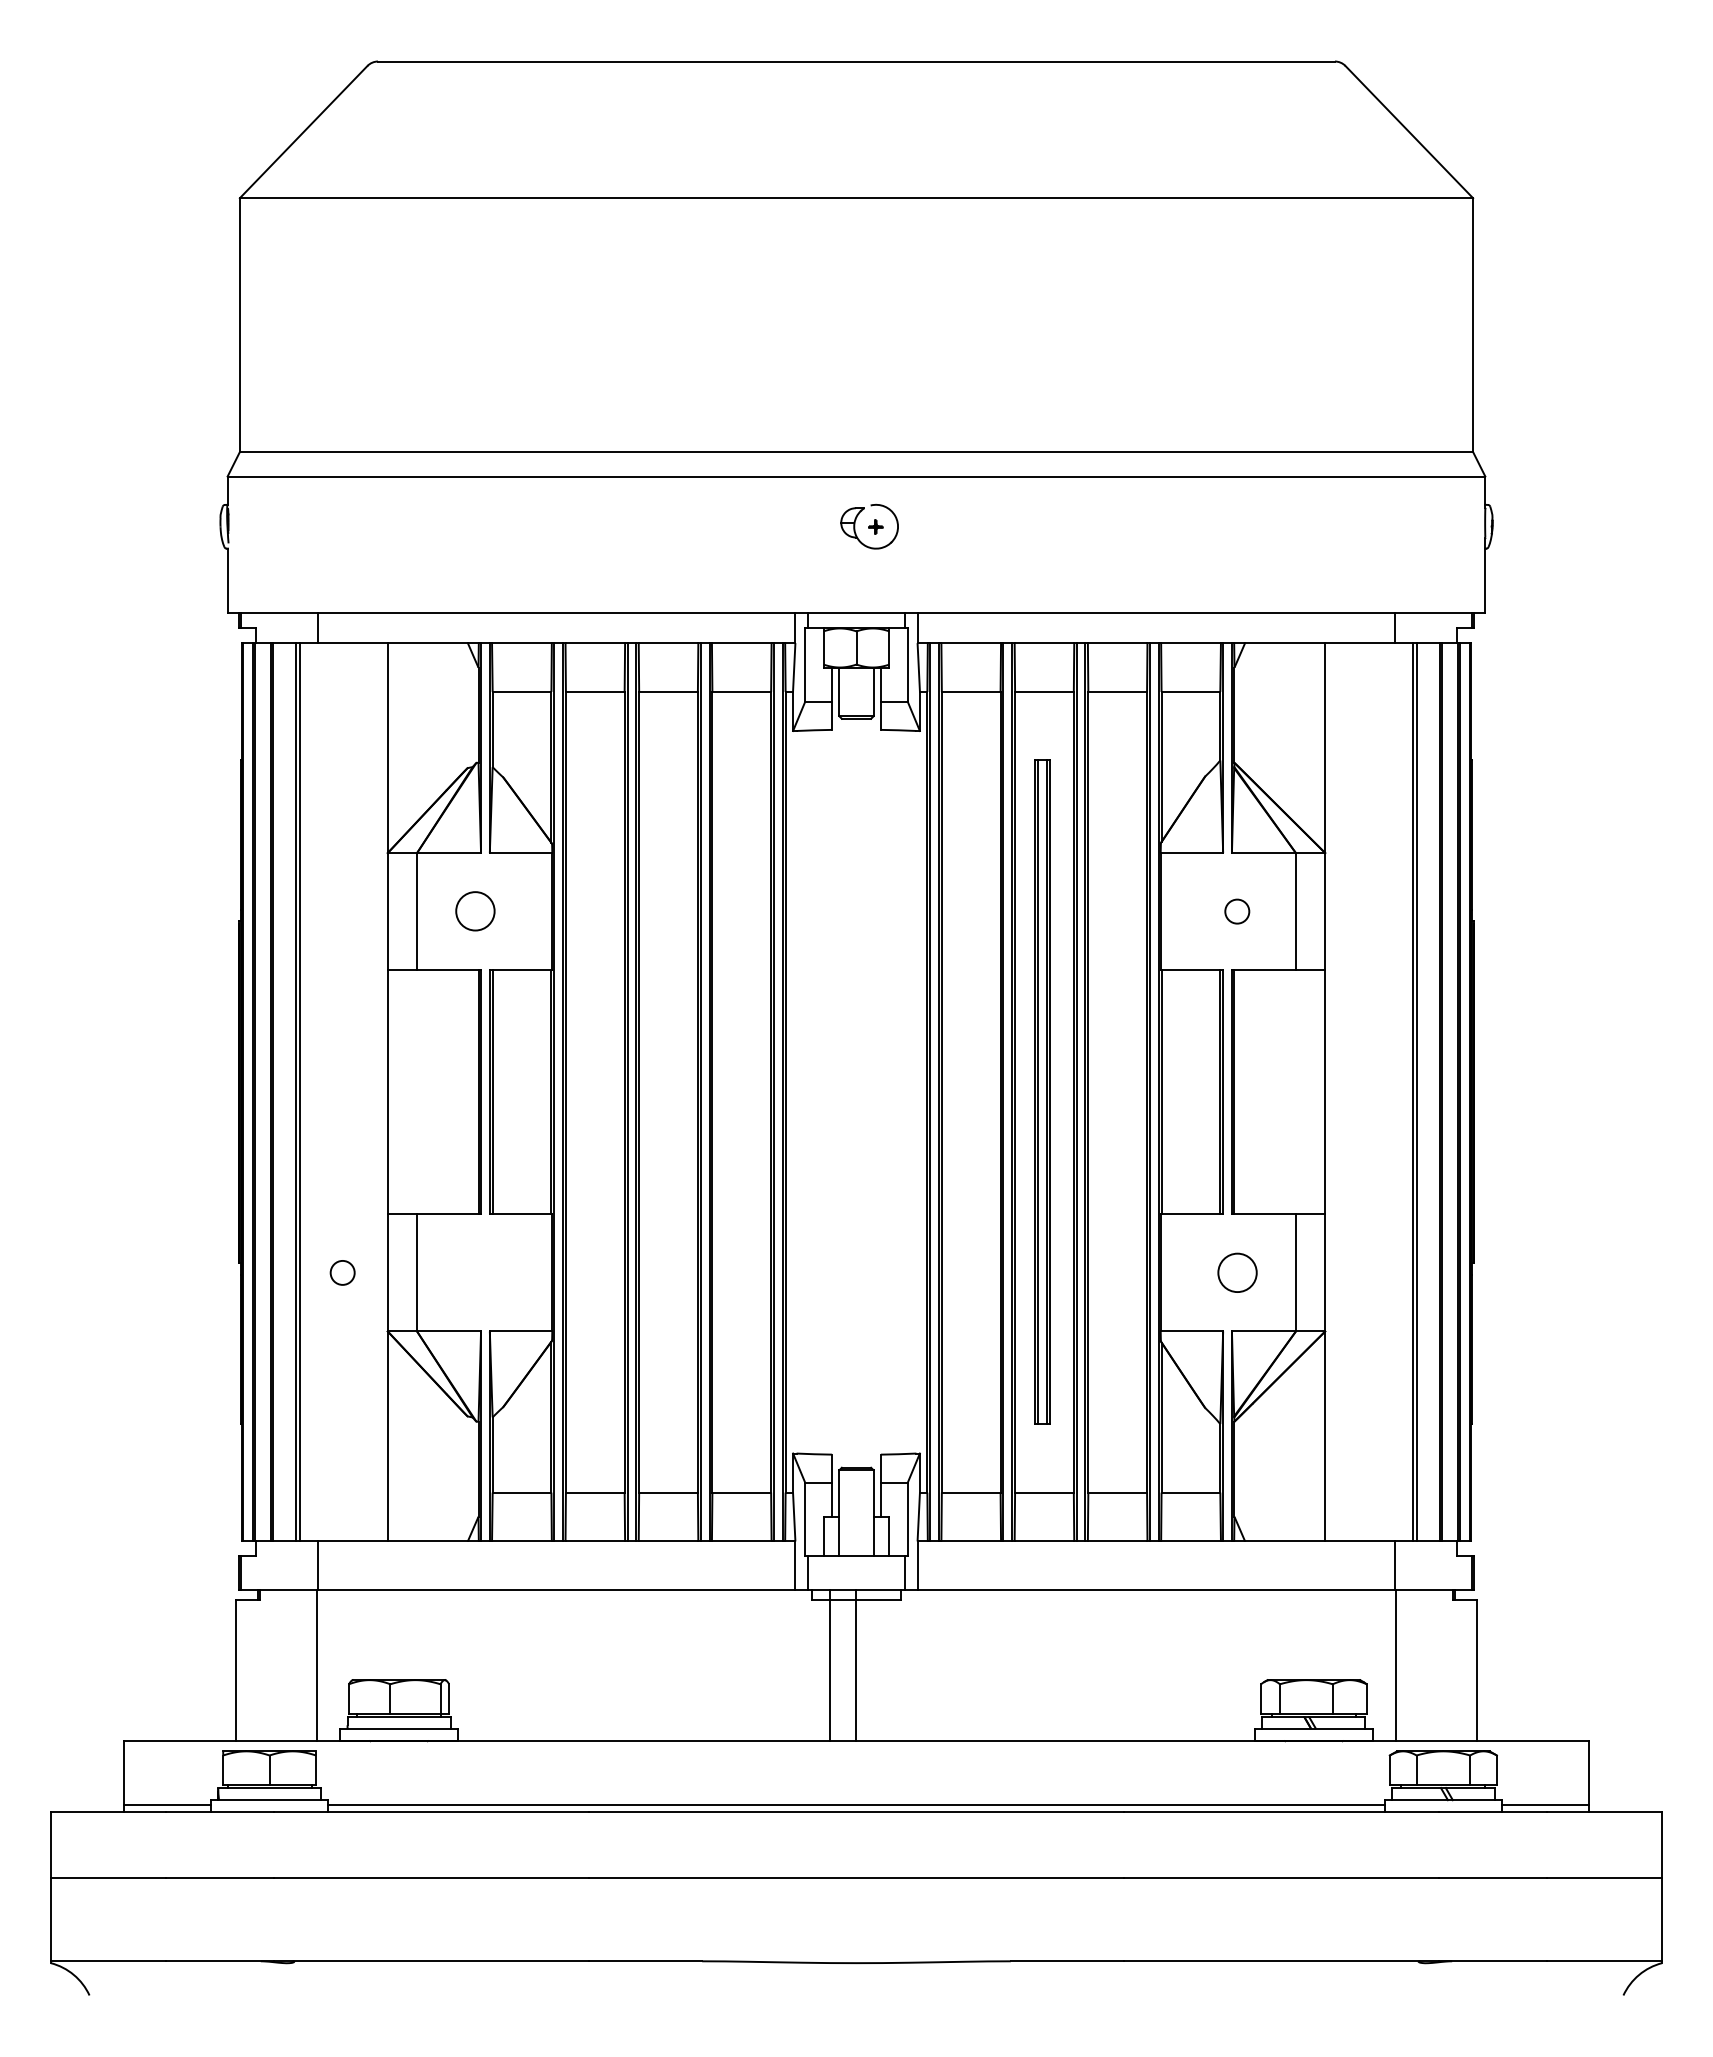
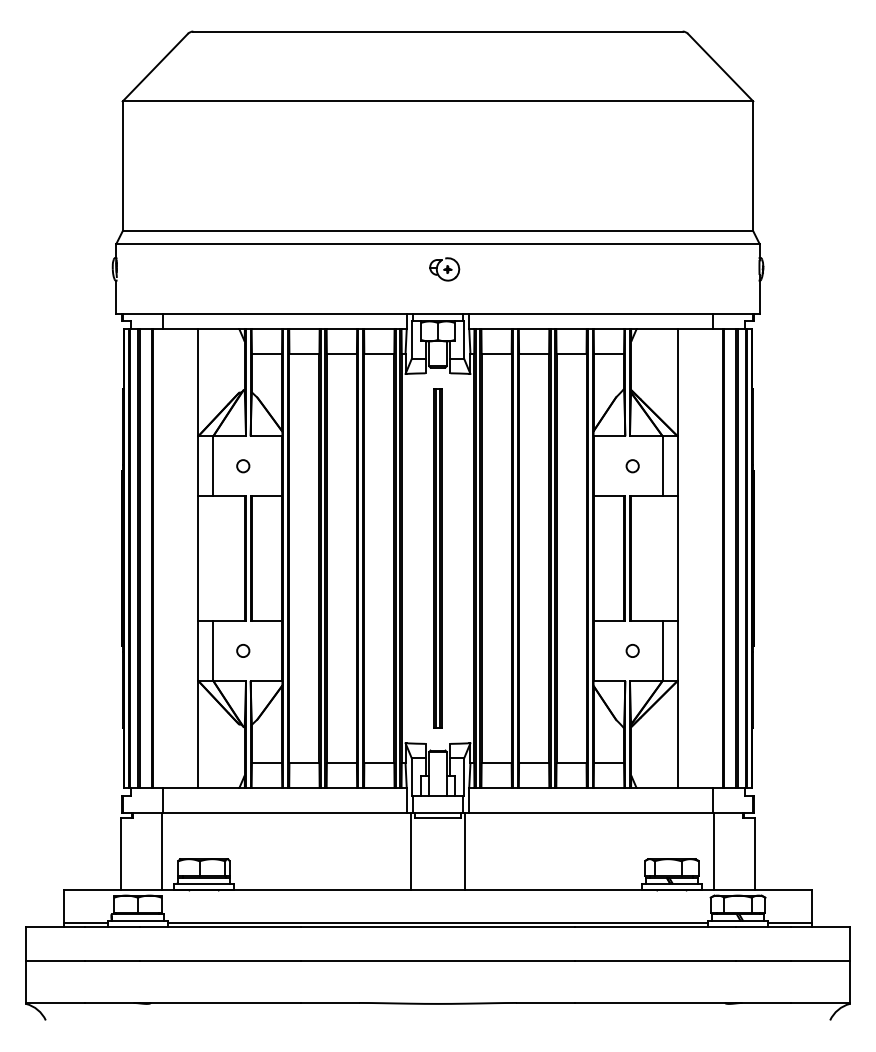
circle: (476, 912) -> (243, 466), size x0.62
part: (1041, 1092) -> (437, 558), moved
circle: (343, 1271) -> (243, 650), moved
circle: (1236, 1271) -> (632, 650), size x0.62
line: (830, 1665) -> (465, 851), moved
line: (855, 1665) -> (410, 851), moved

